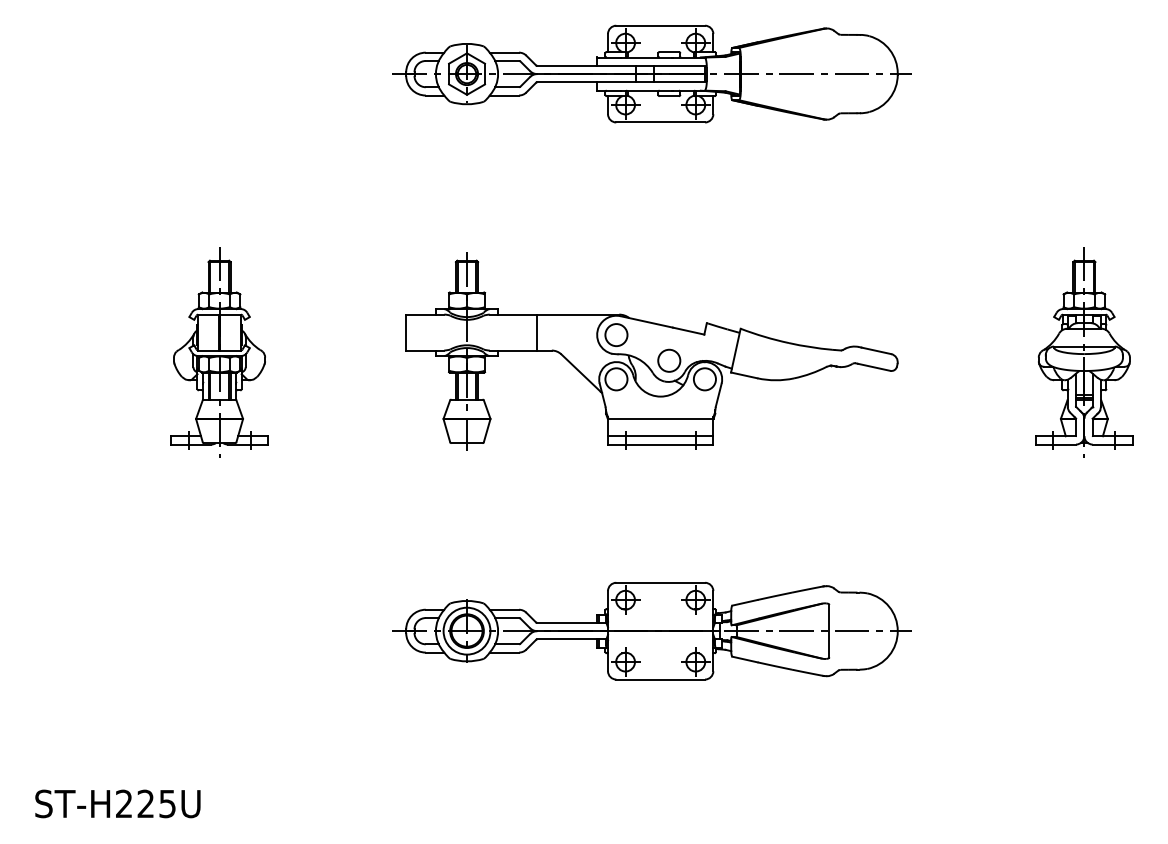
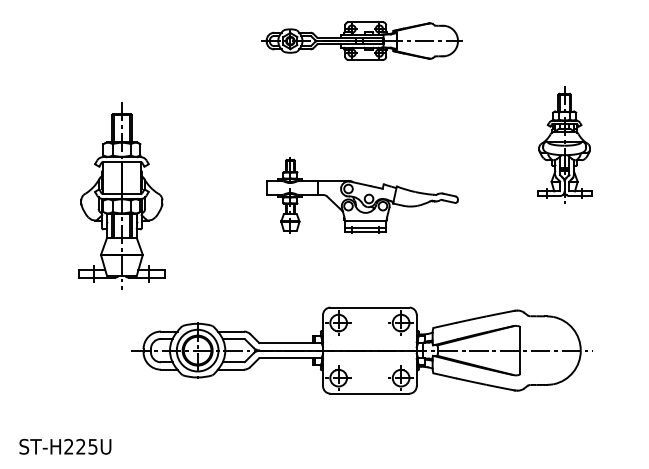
part: (652, 72) -> (362, 40), size x0.7
part: (218, 351) -> (121, 195), size x1.6
part: (652, 351) -> (362, 195), size x0.7
part: (1084, 351) -> (564, 144), moved
part: (652, 630) -> (362, 350), size x1.6

